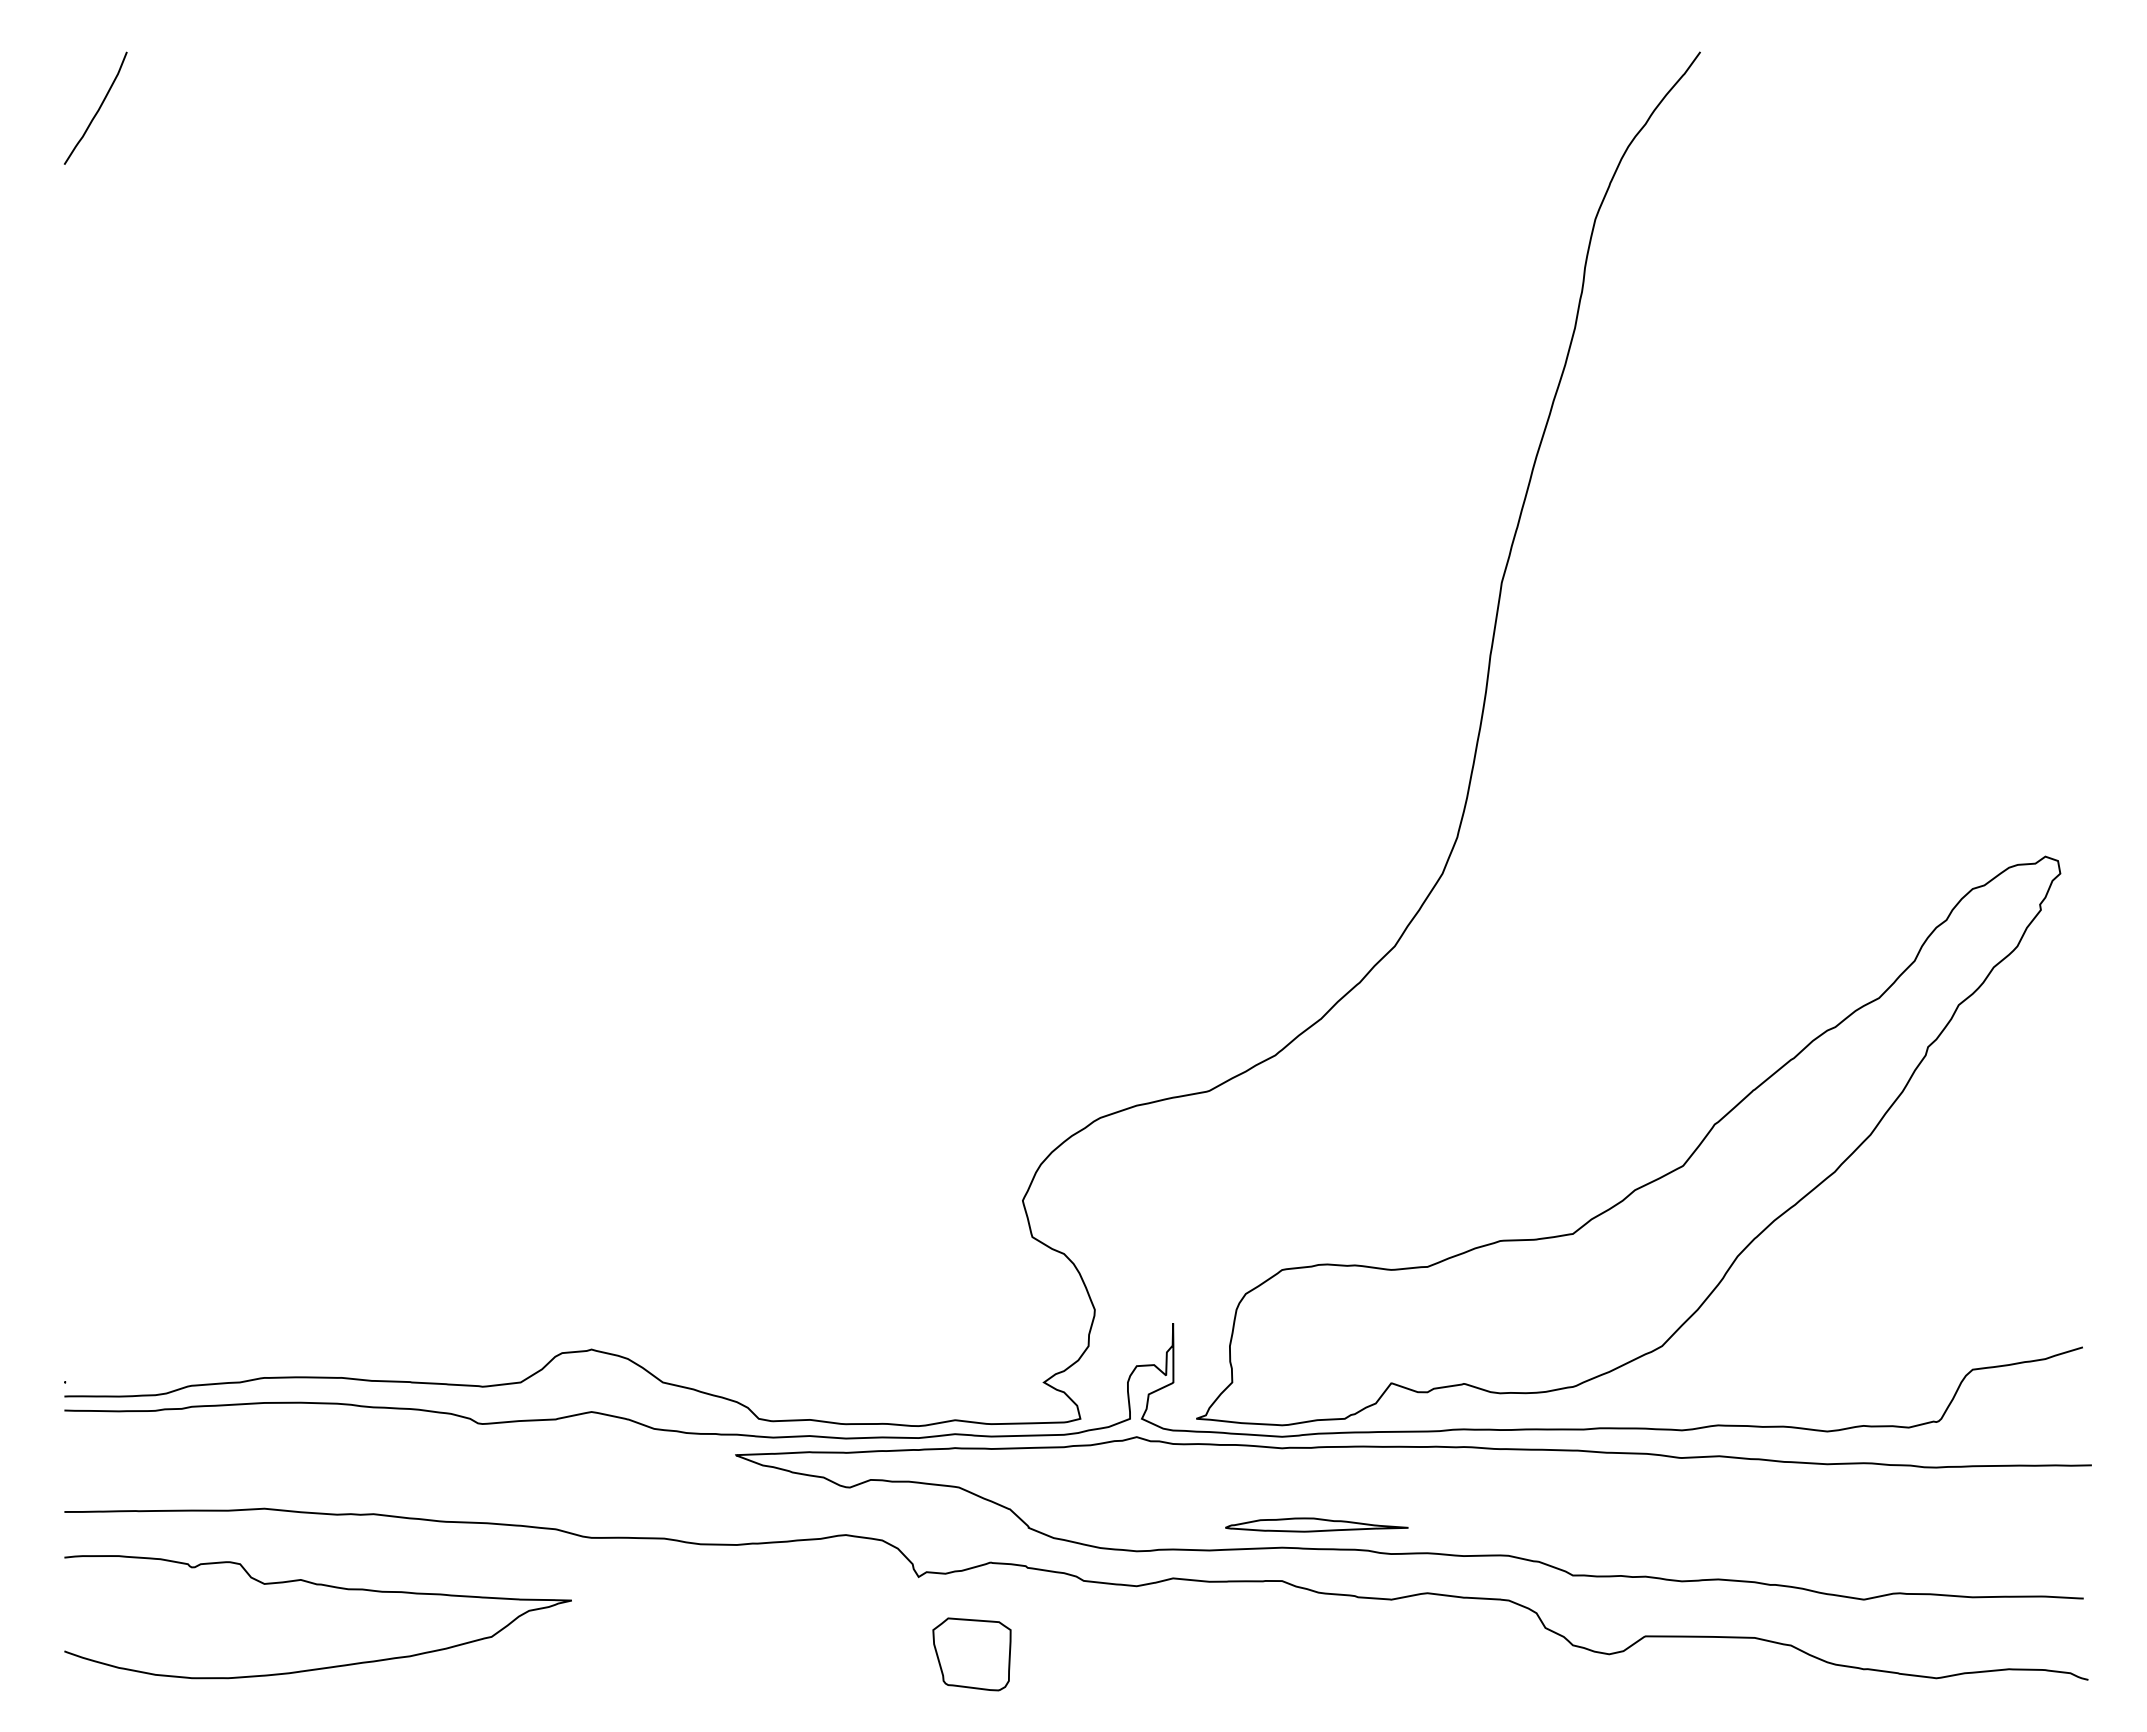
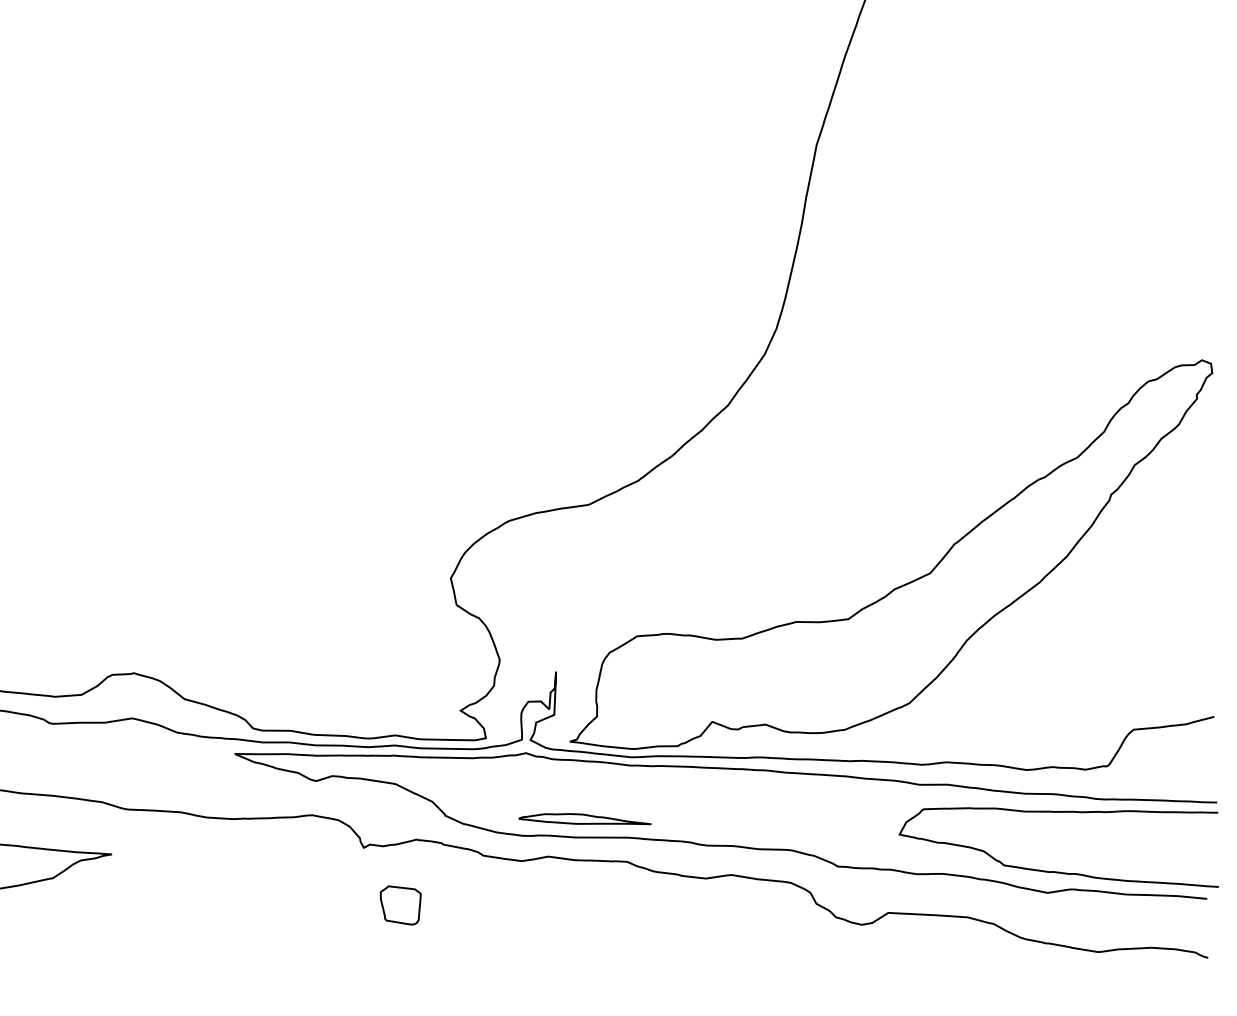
part: (1316, 1524) -> (584, 819), moved
curve: (1874, 1569) -> (1056, 871), added
part: (971, 1653) -> (399, 904), size x0.71

